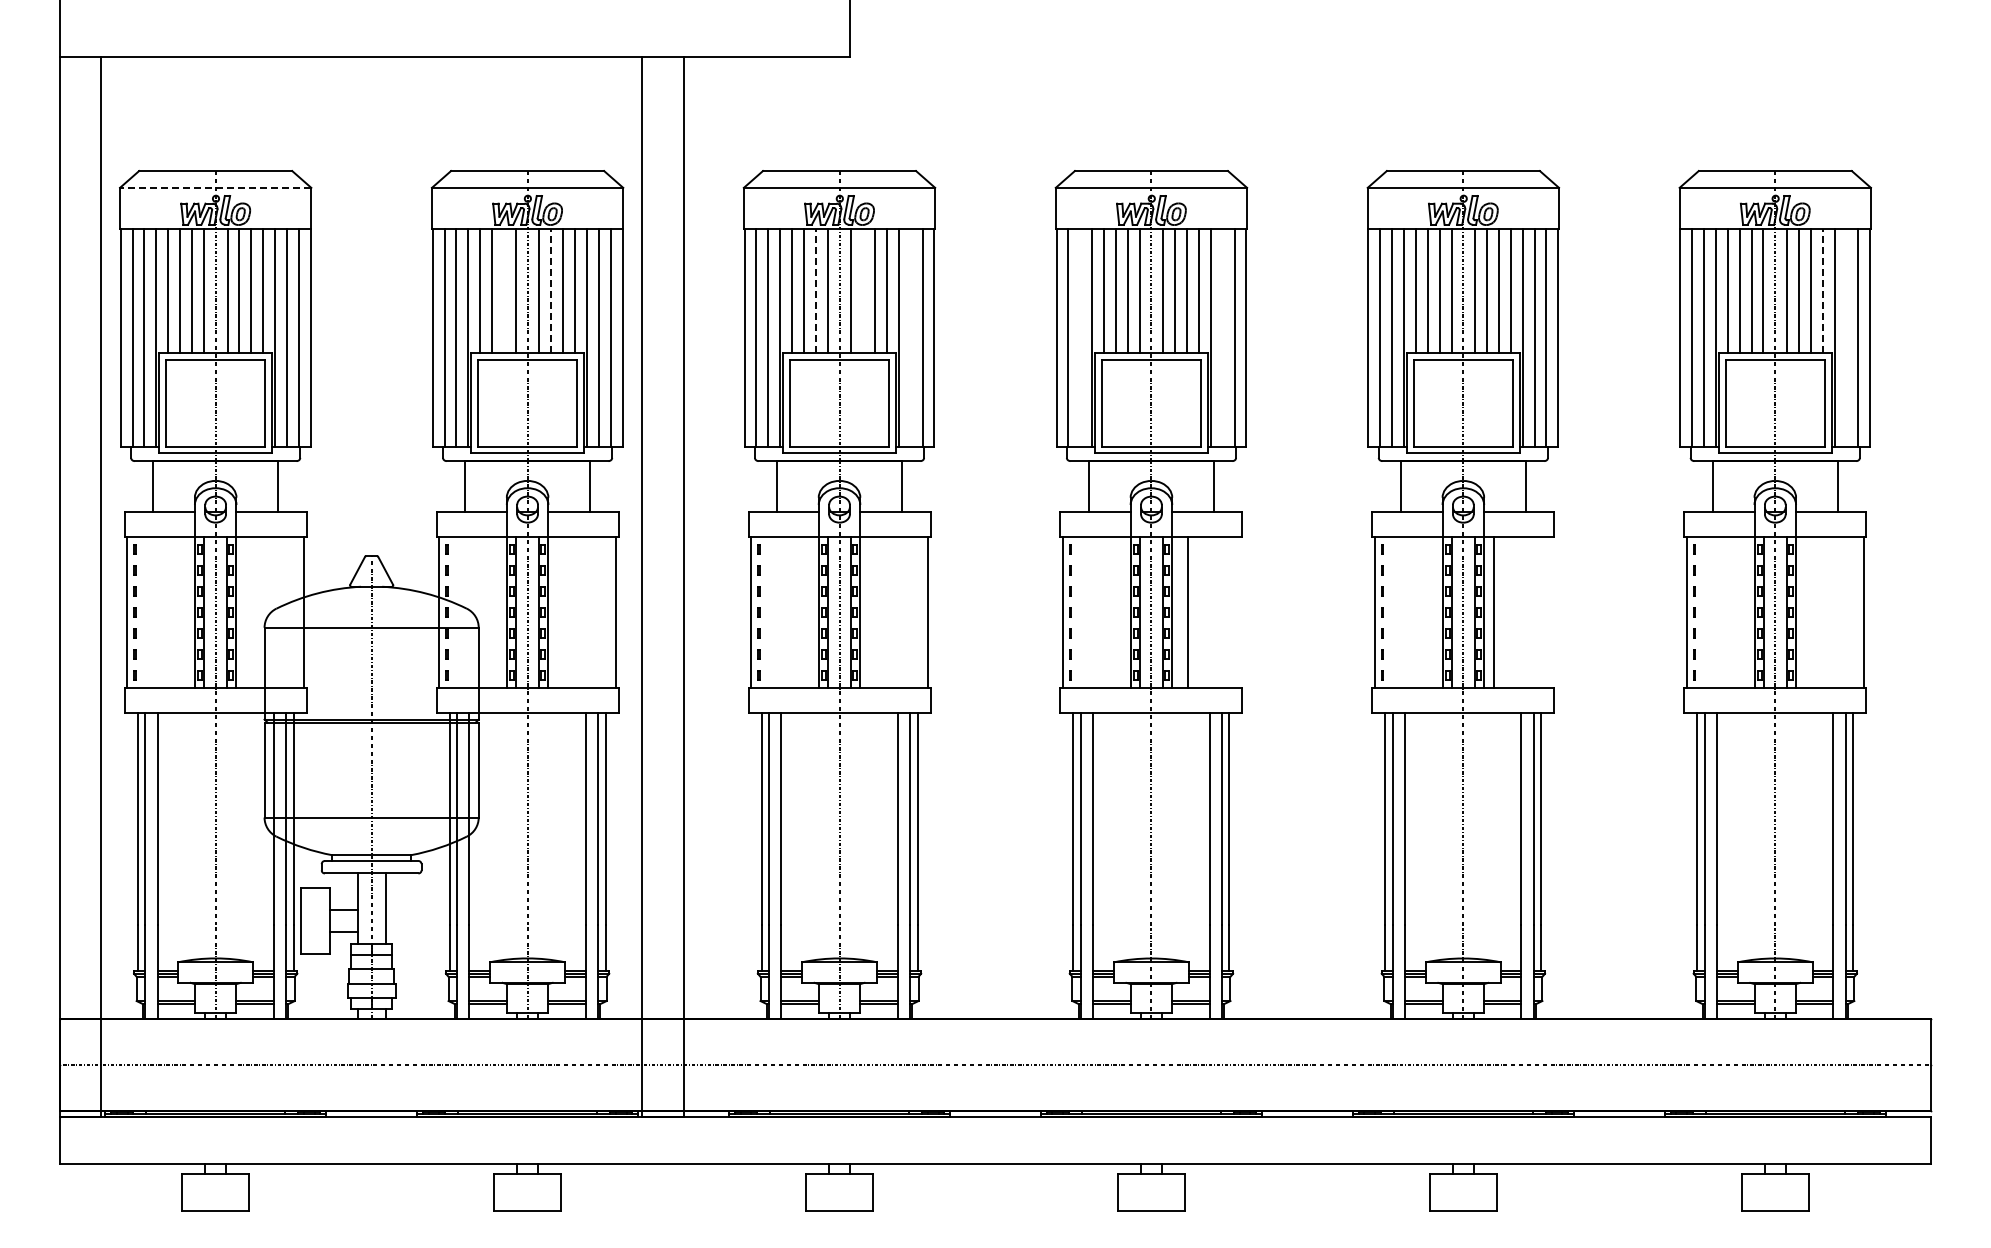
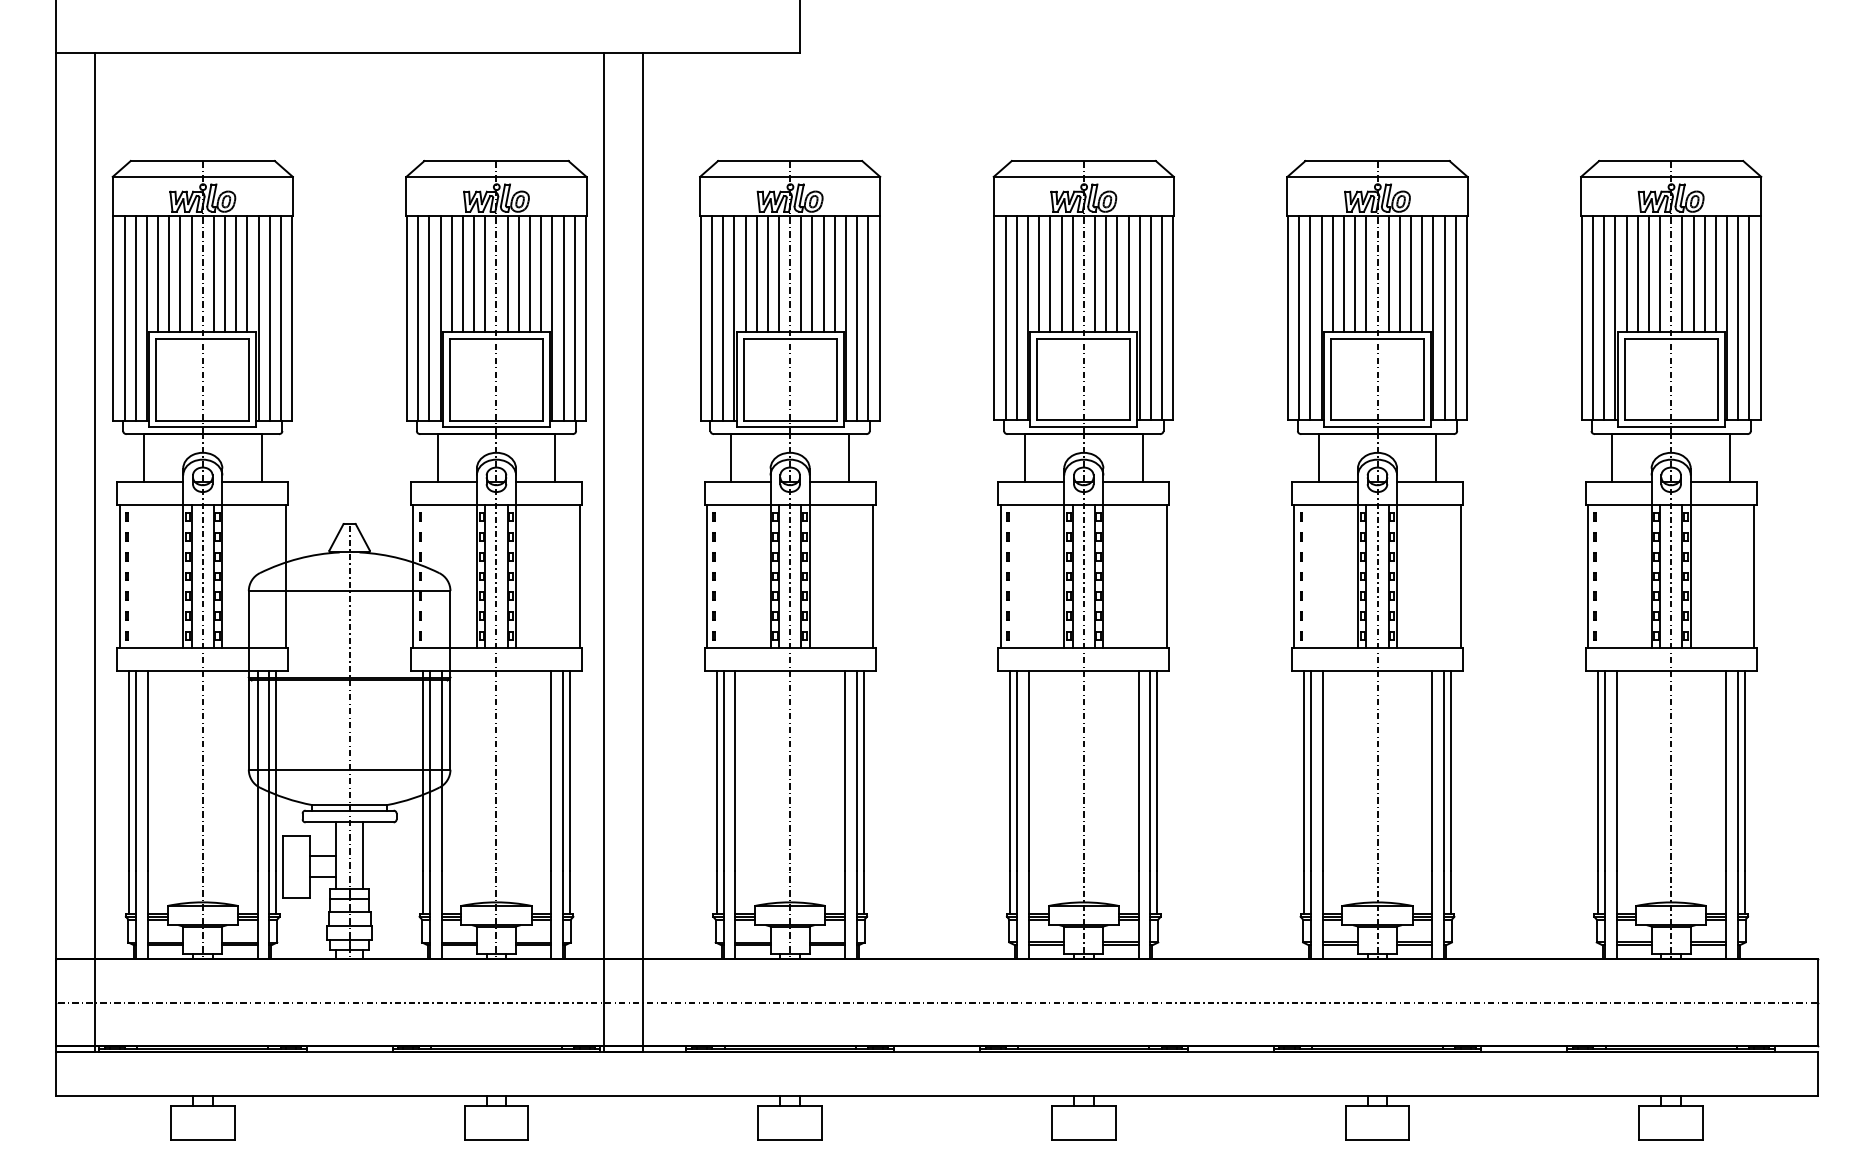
line: (215, 187) -> (202, 176), dashed -> solid
line: (551, 290) -> (518, 273), dashed -> solid
line: (815, 290) -> (767, 273), dashed -> solid
line: (1822, 290) -> (1715, 273), dashed -> solid
line: (503, 291) -> (473, 274), added
line: (863, 291) -> (812, 274), added
line: (910, 337) -> (856, 317), added
line: (1080, 337) -> (1017, 317), added
line: (1222, 337) -> (1150, 317), added
line: (1846, 337) -> (1738, 317), added
line: (1187, 611) -> (1166, 575), moved
line: (1493, 611) -> (1460, 575), moved

